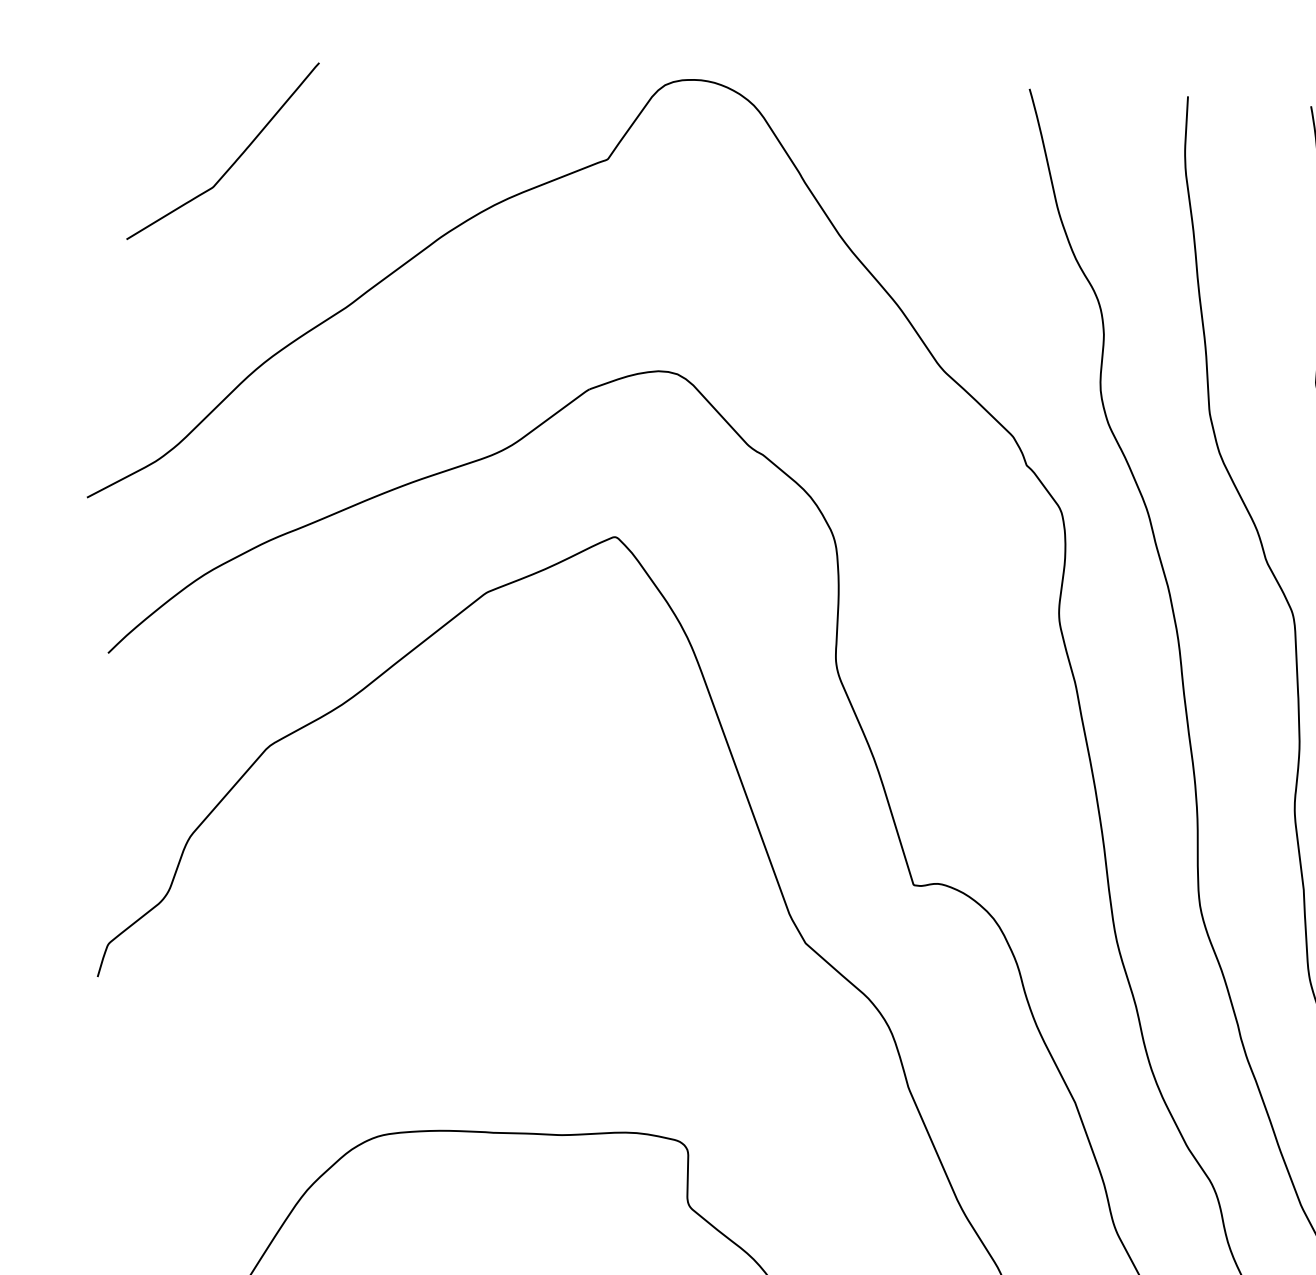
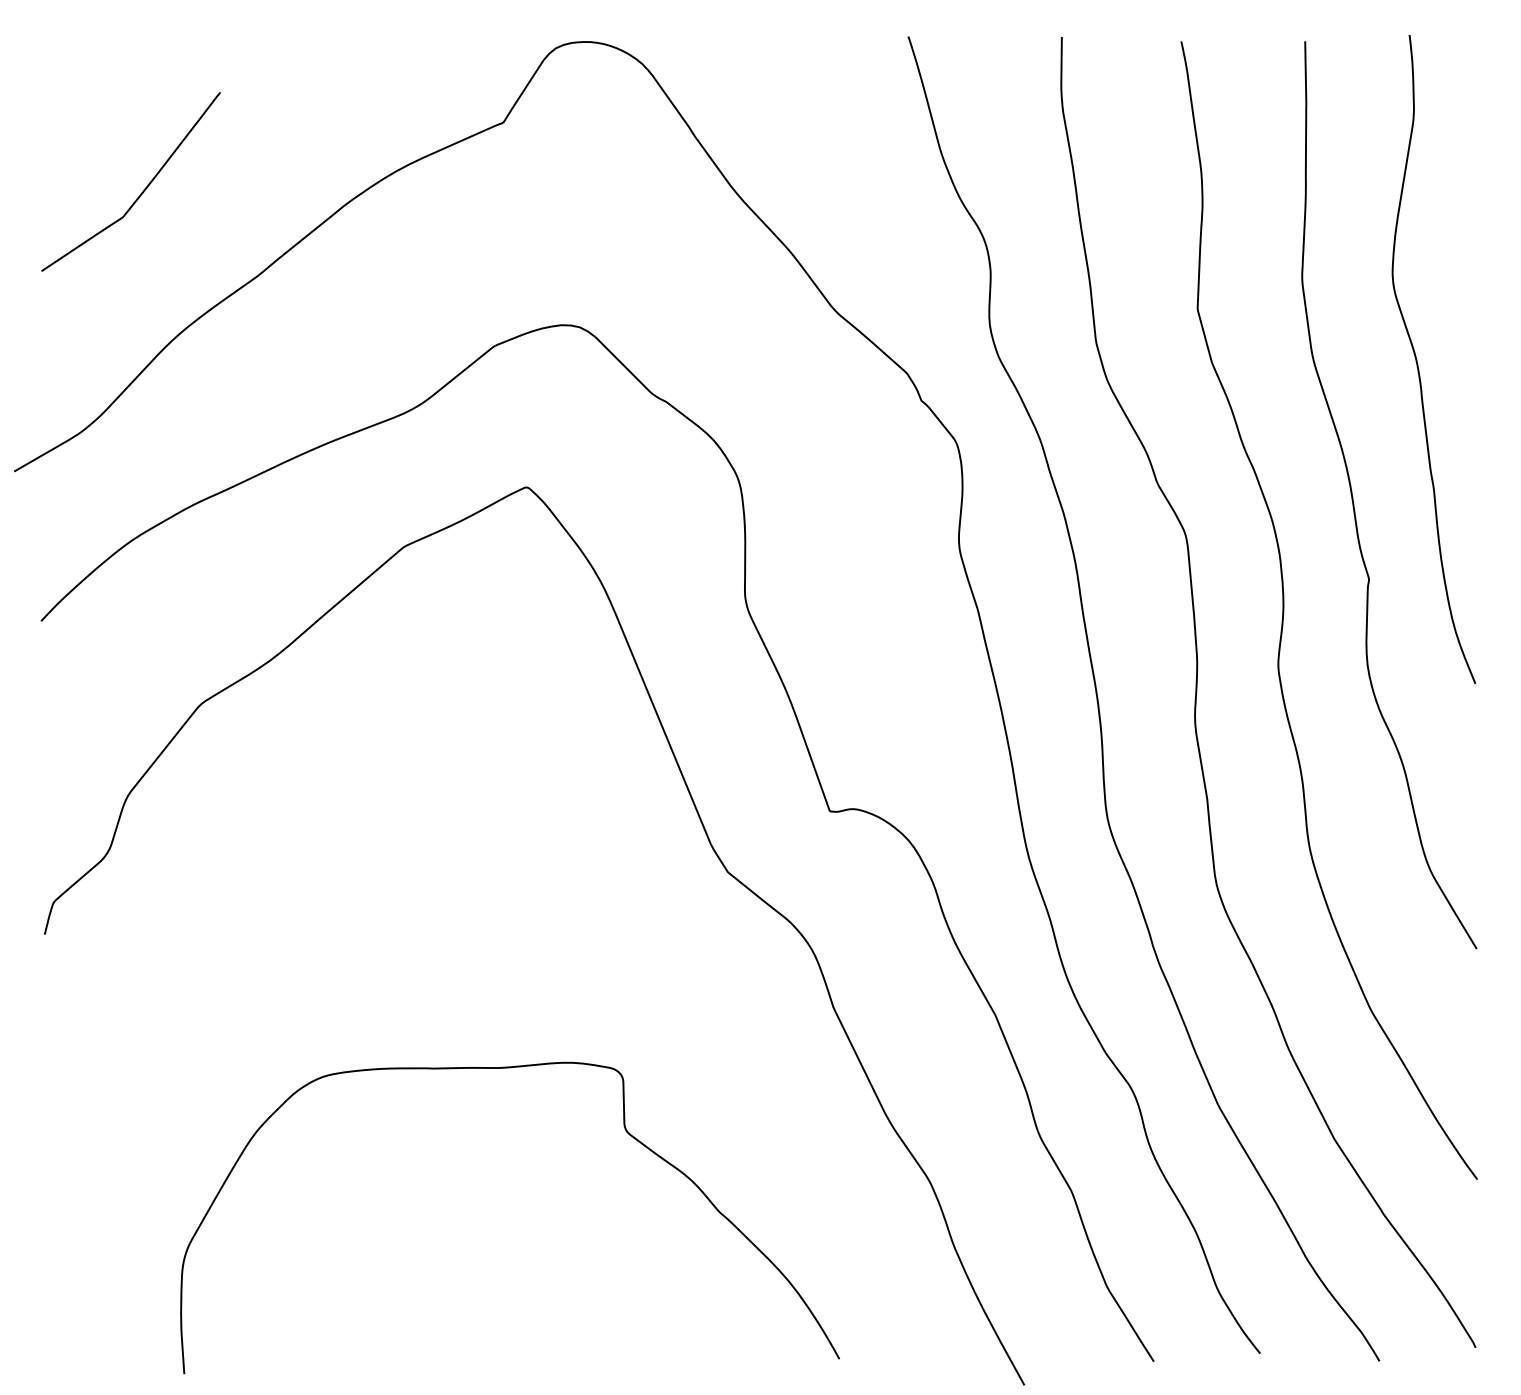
curve: (233, 162) -> (141, 192), moved

